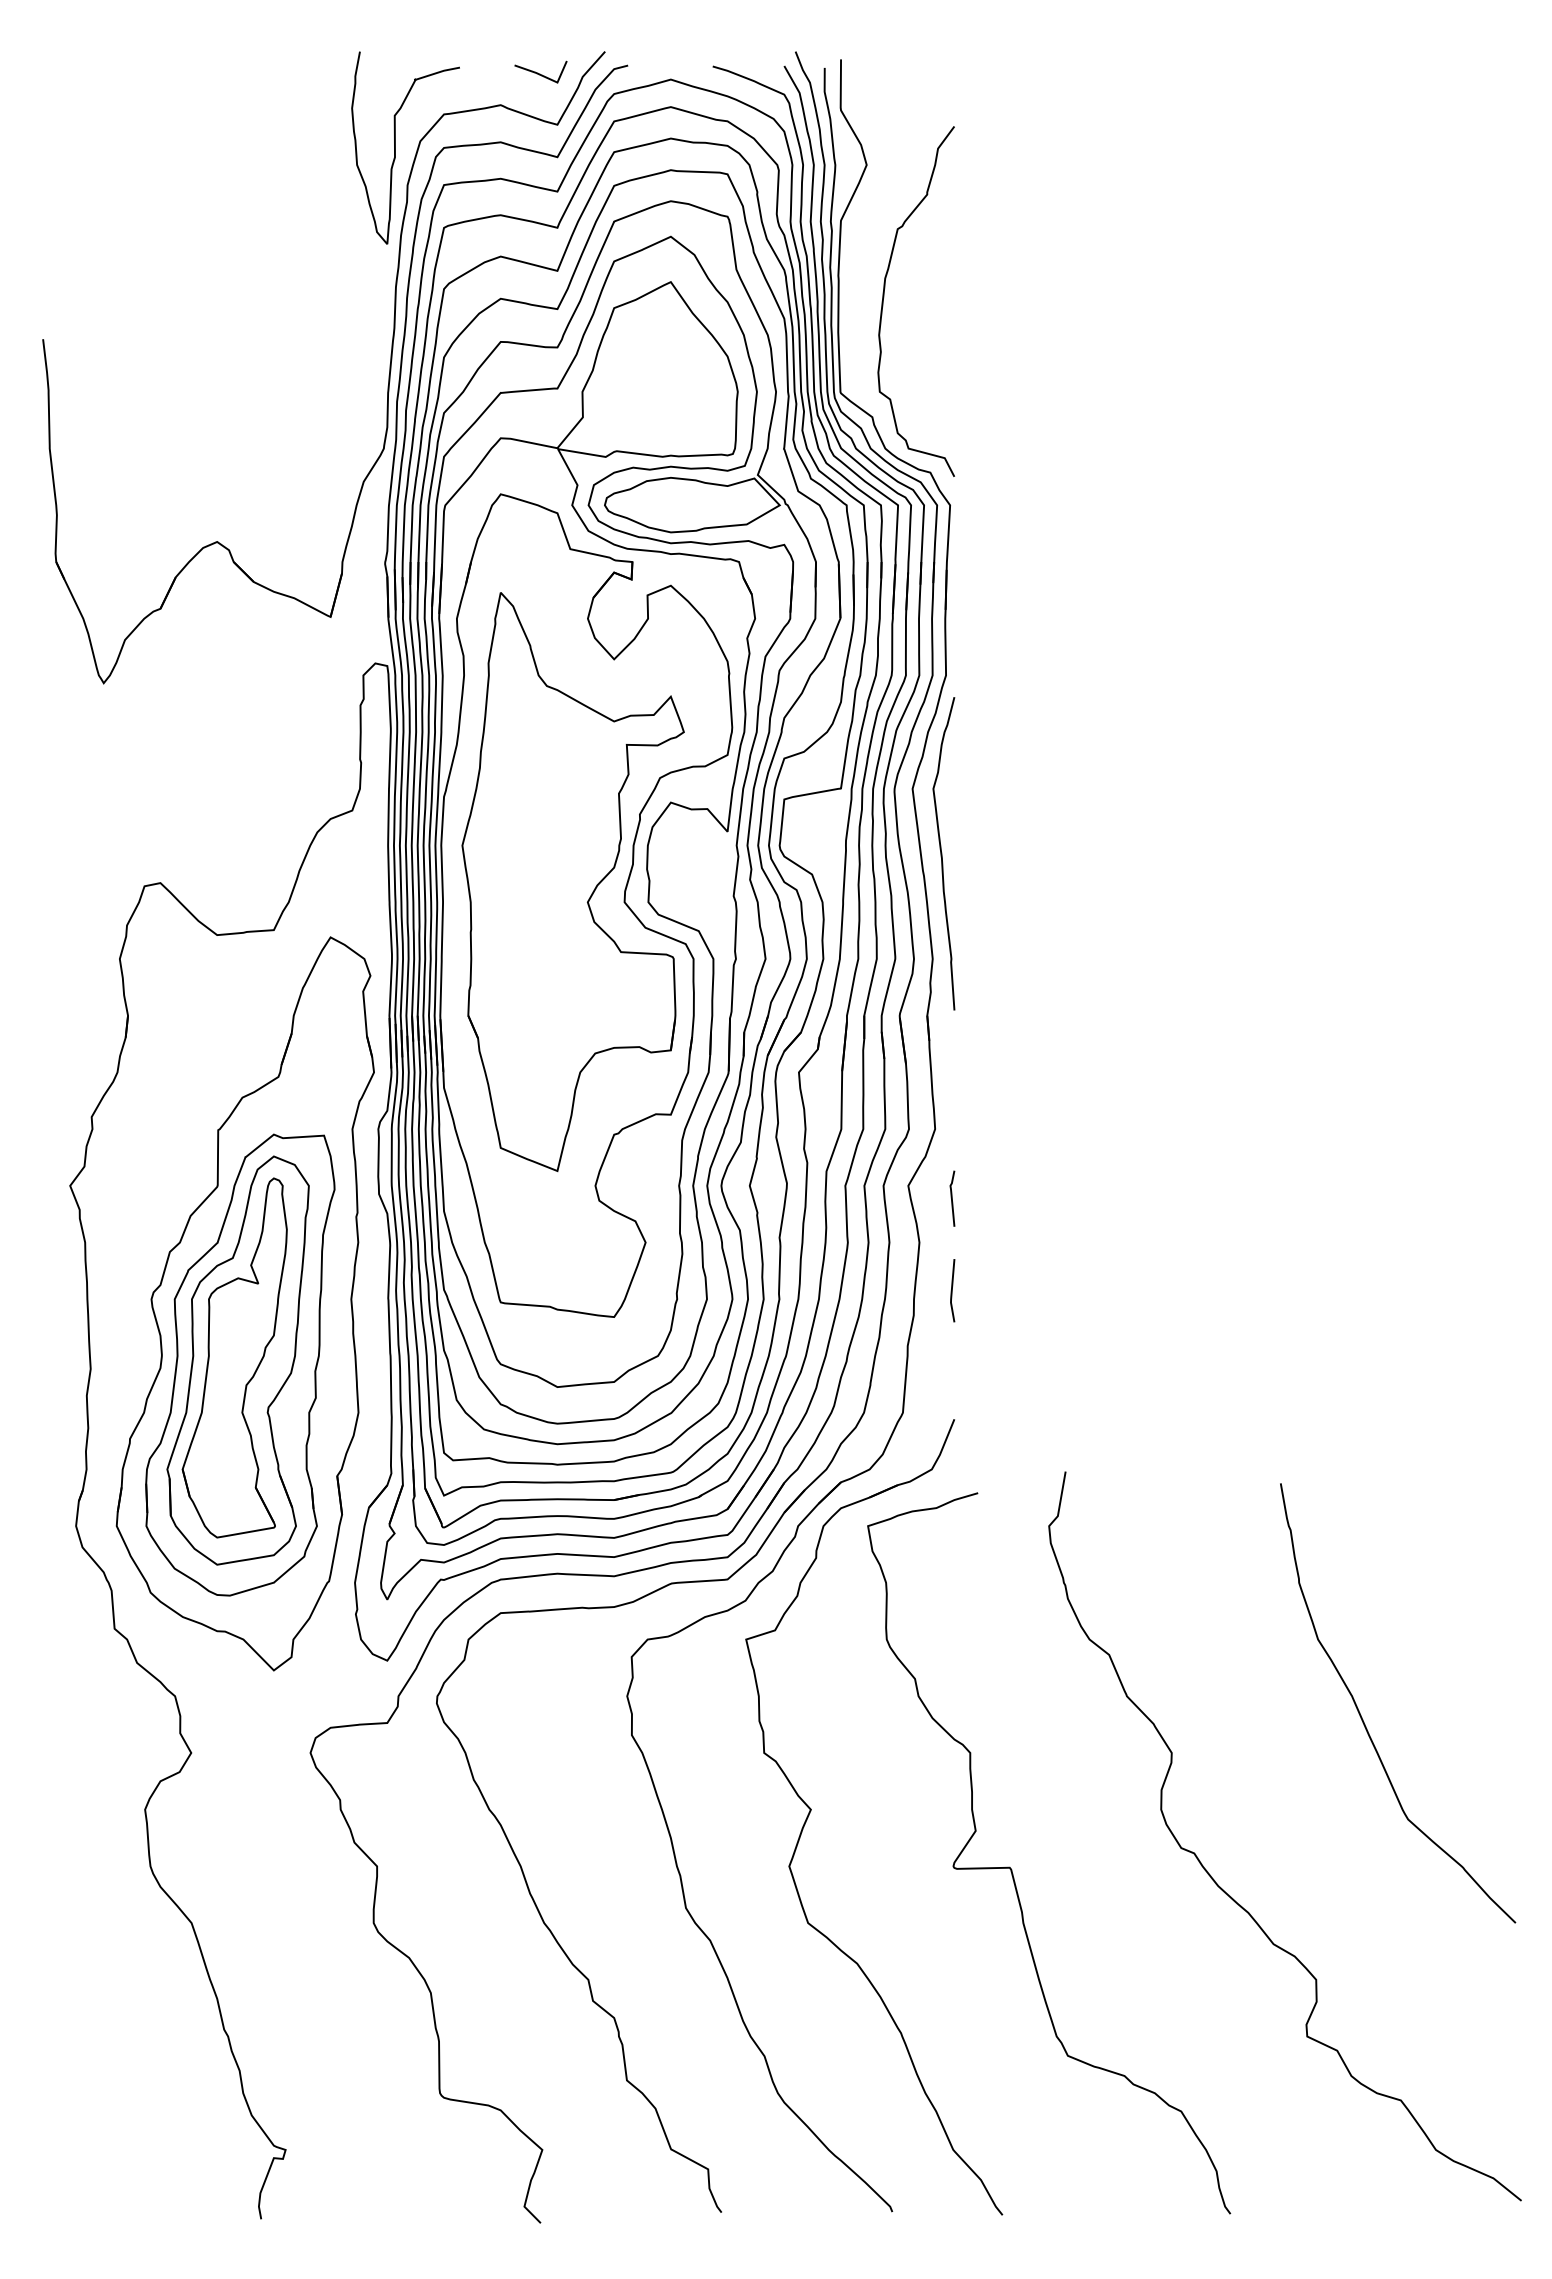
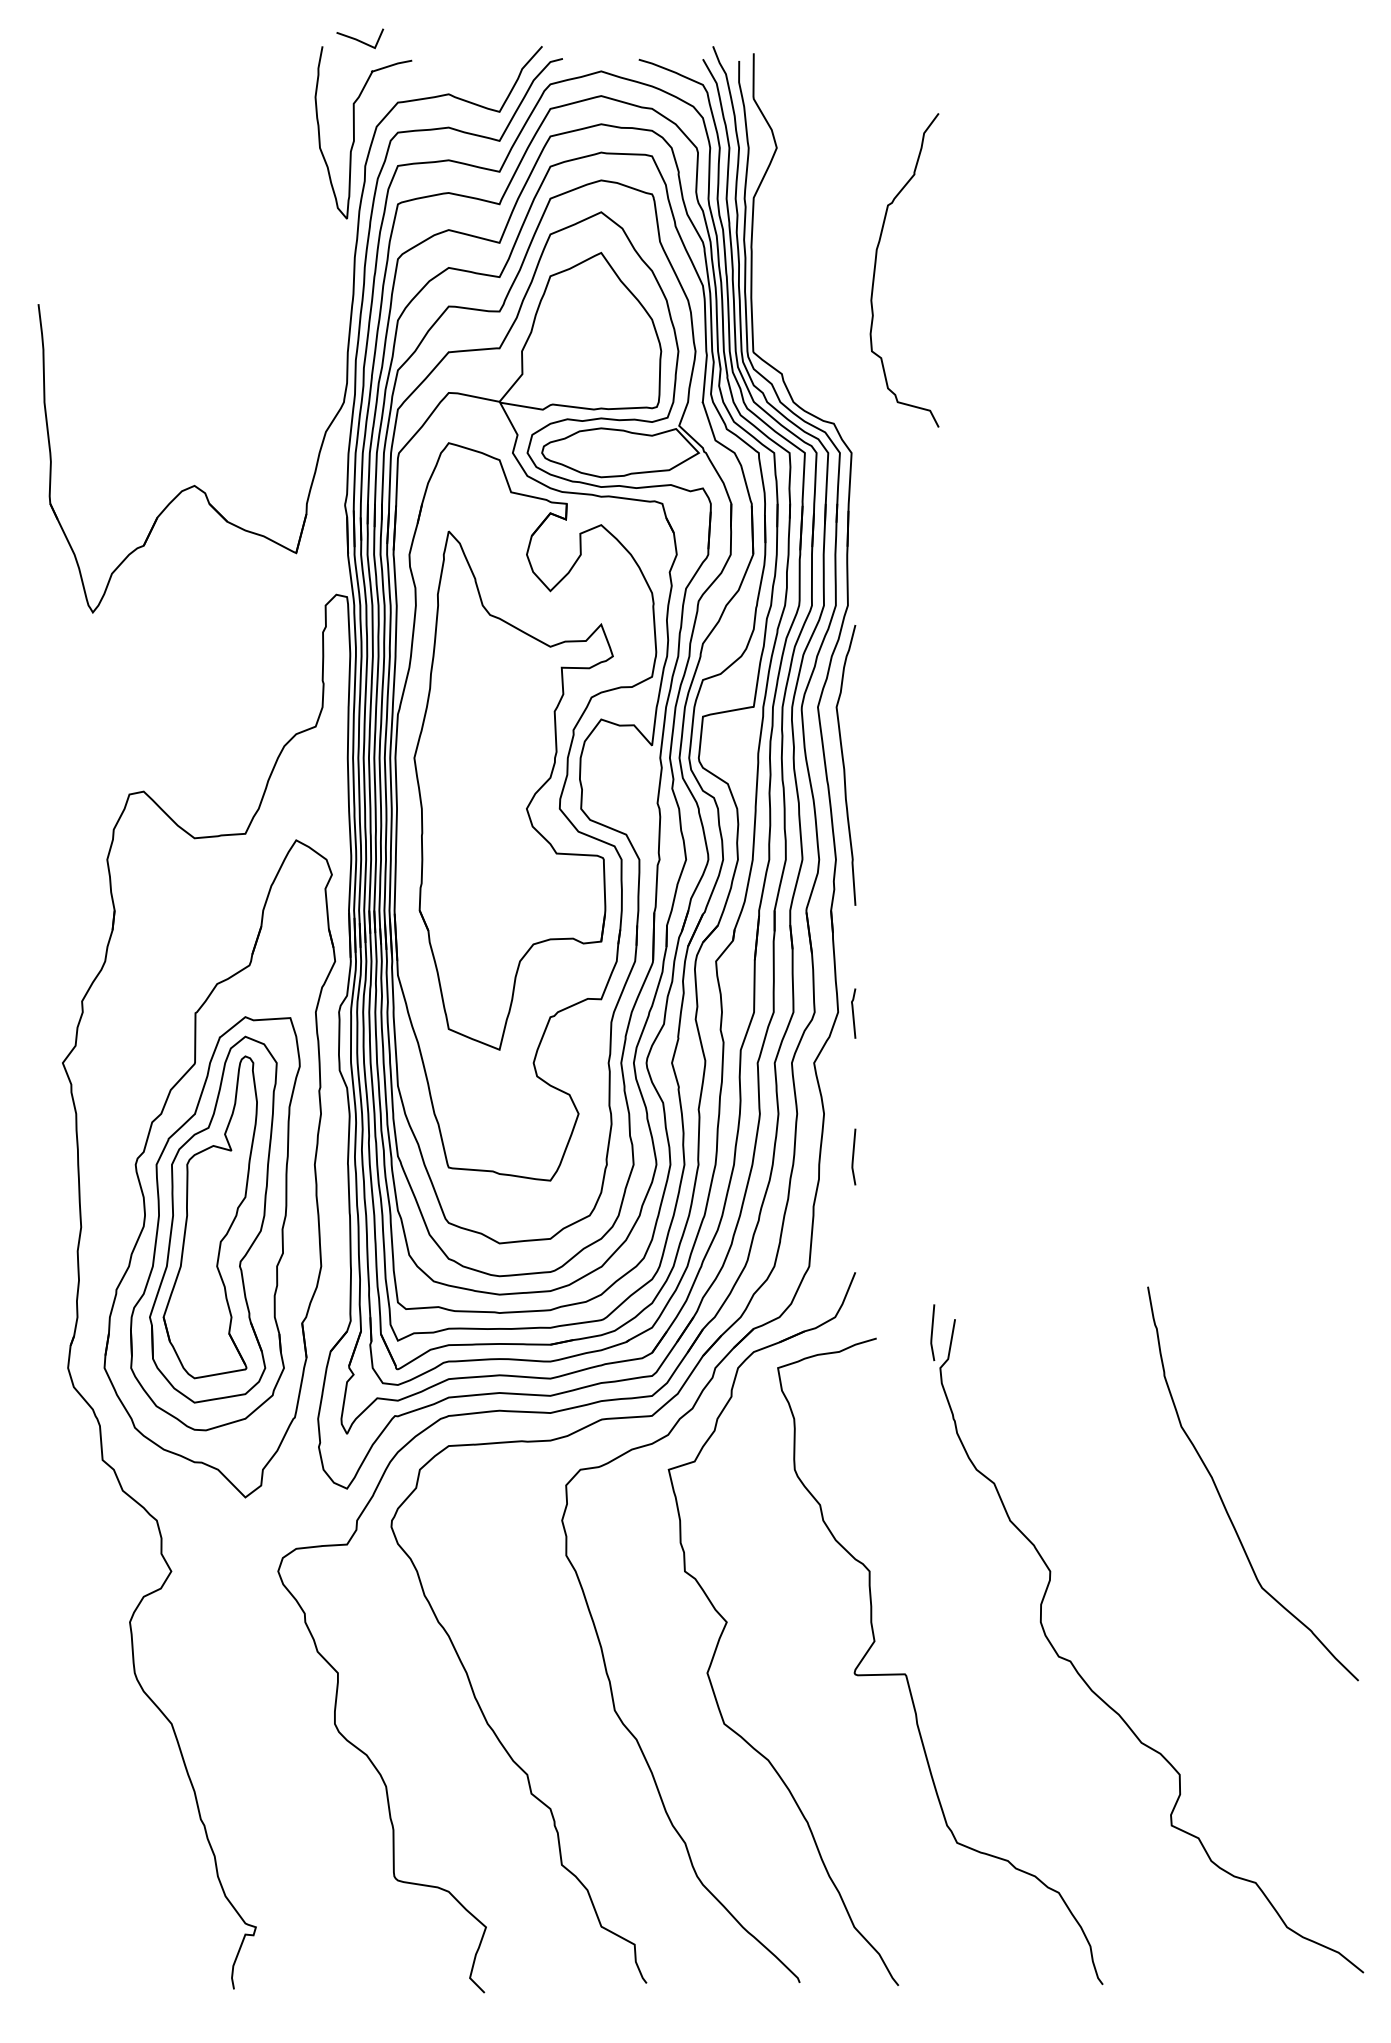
line: (540, 73) -> (359, 39), moved
curve: (884, 297) -> (876, 266), moved
line: (952, 1198) -> (853, 1013), moved
line: (1040, 1486) -> (932, 1332), added
curve: (1363, 1719) -> (1222, 1498), moved

